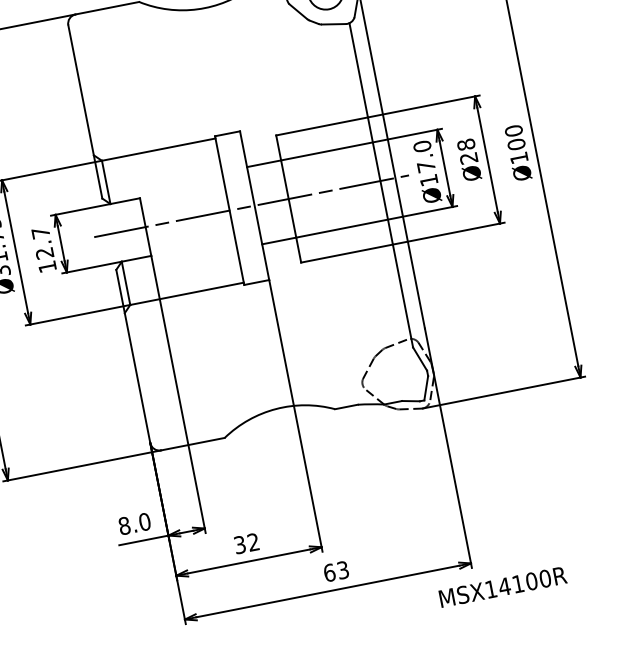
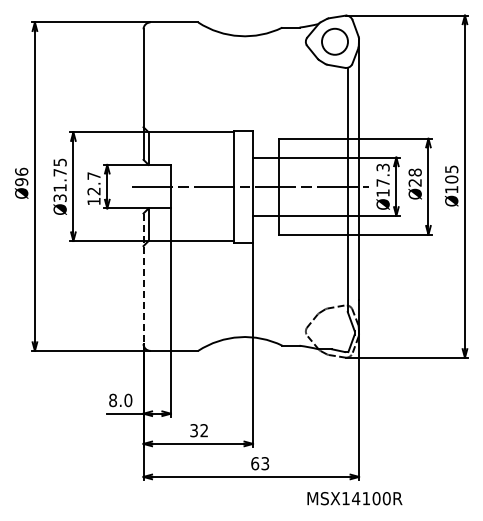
text: (513, 131) -> (451, 169), Ø100 -> Ø105
text: (421, 146) -> (382, 167), Ø17.0 -> Ø17.3
line: (133, 357) -> (143, 279), solid -> dashed
text: (502, 586) -> (354, 498), moved

